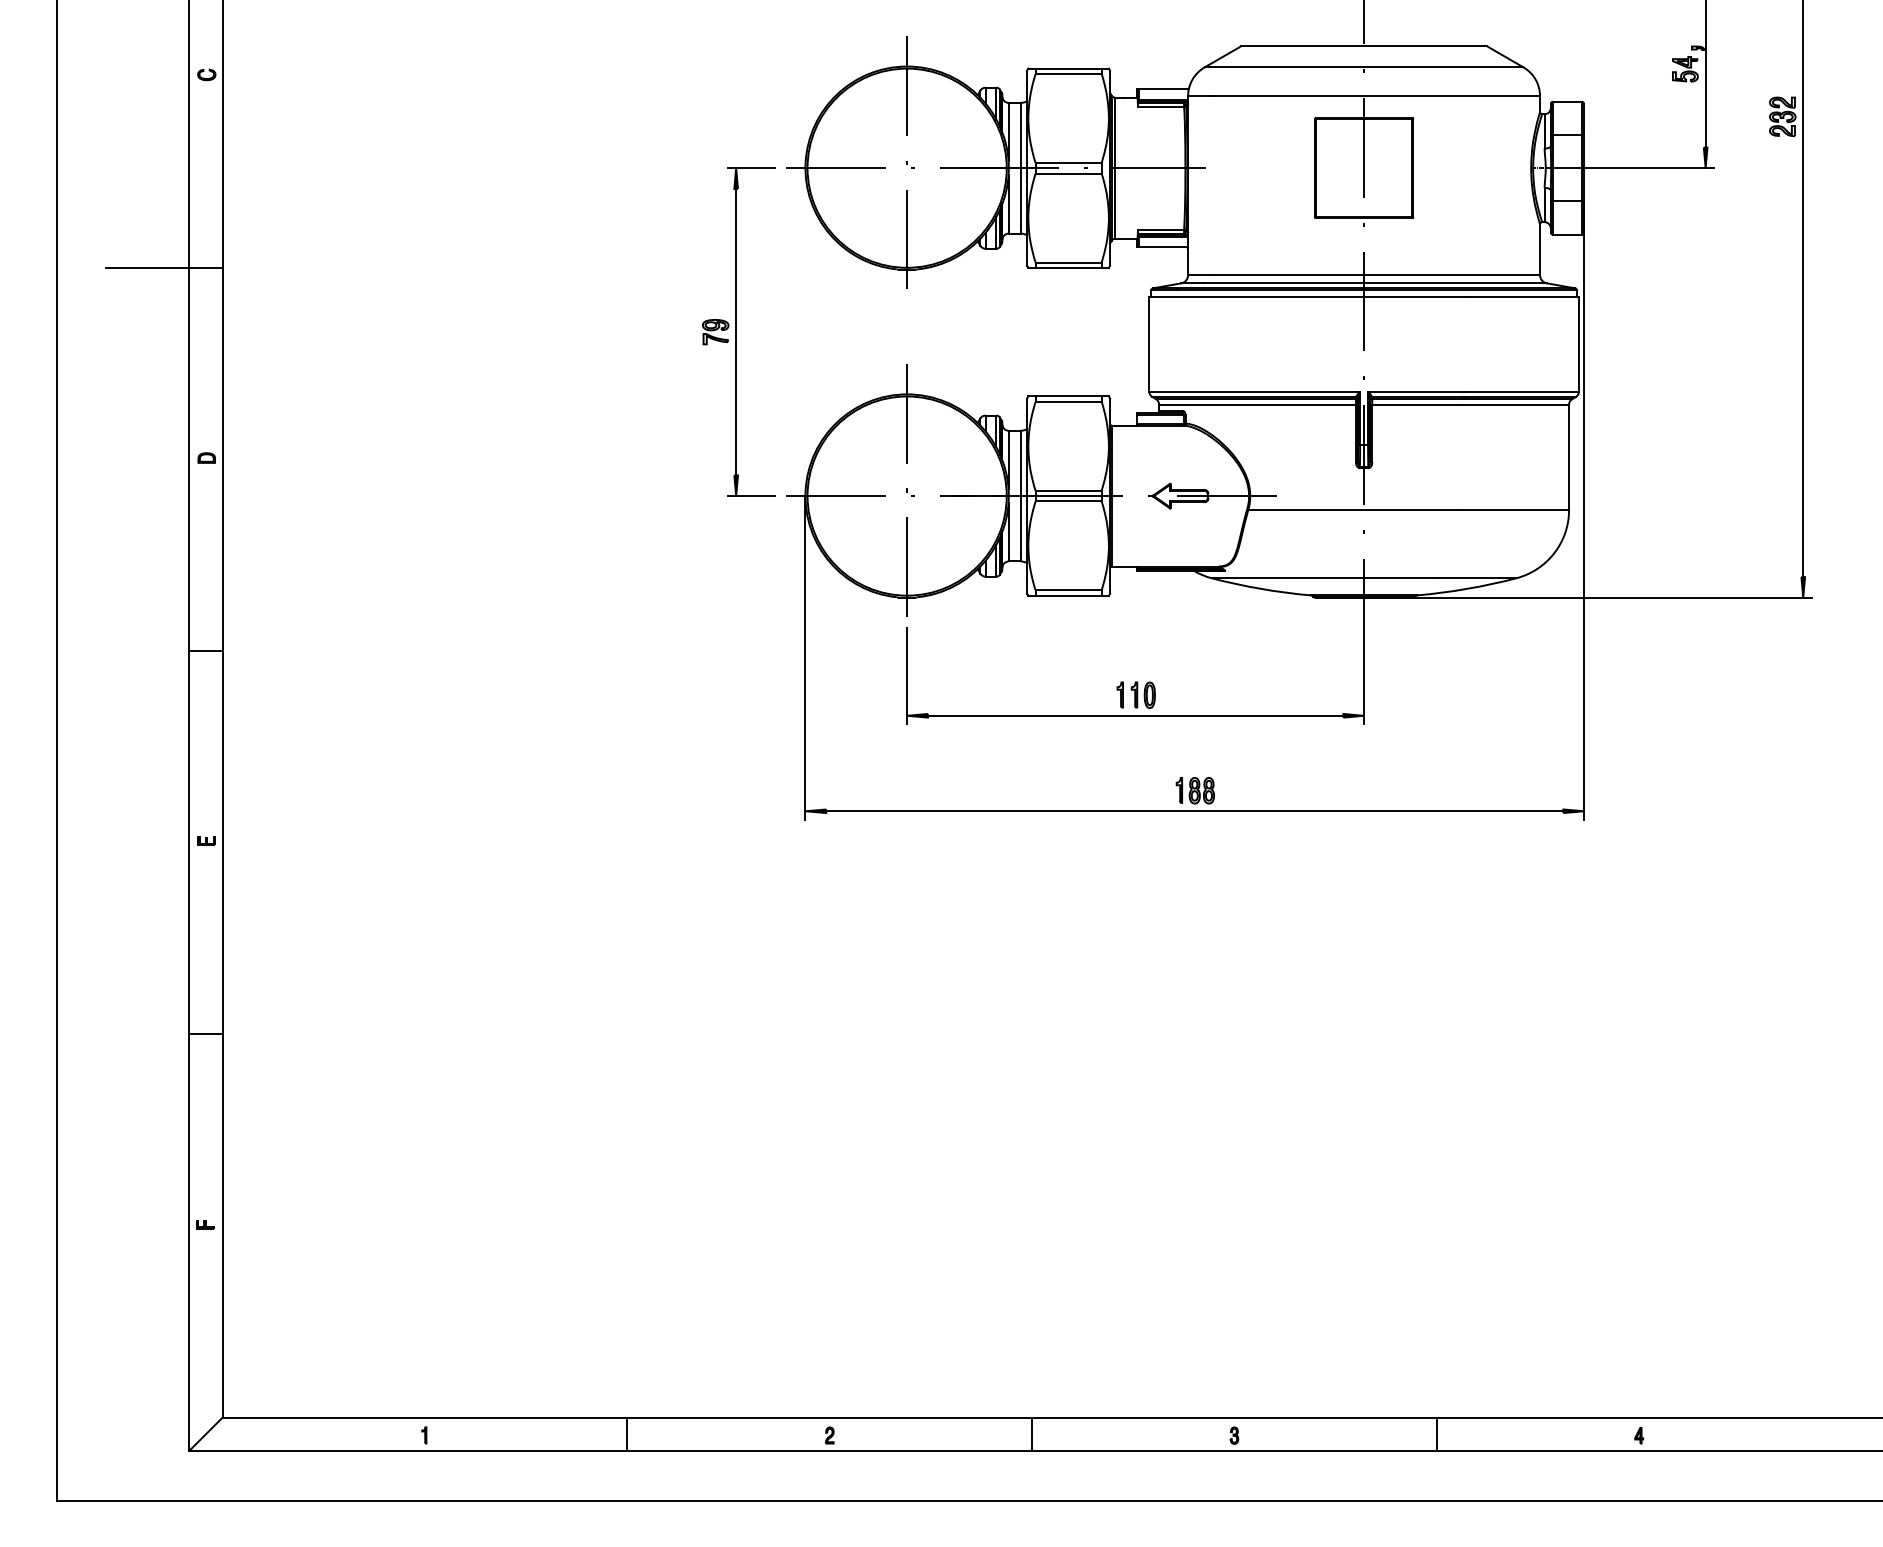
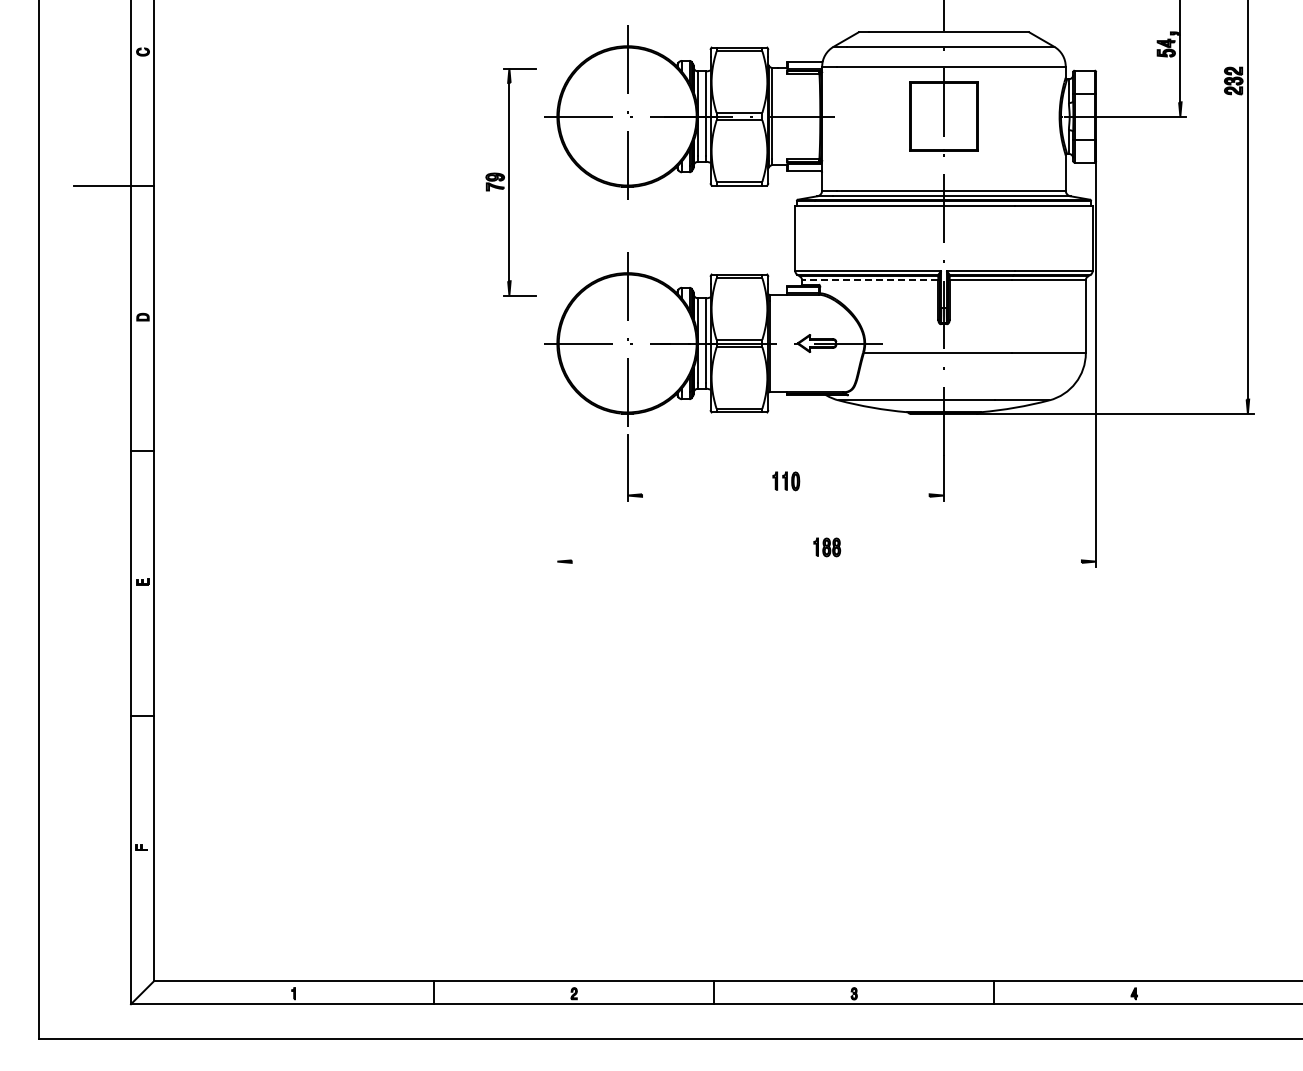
part: (737, 332) -> (510, 182), moved
line: (1256, 405) -> (869, 280), solid -> dashed
line: (805, 657) -> (557, 455), removed
line: (1135, 715) -> (785, 495), removed
line: (1194, 811) -> (826, 561), removed

